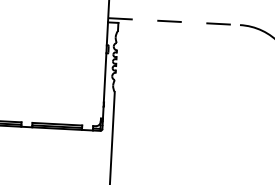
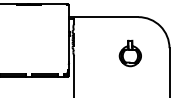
line: (173, 22) -> (103, 17), dashed -> solid
part: (219, 93) -> (129, 53), added

